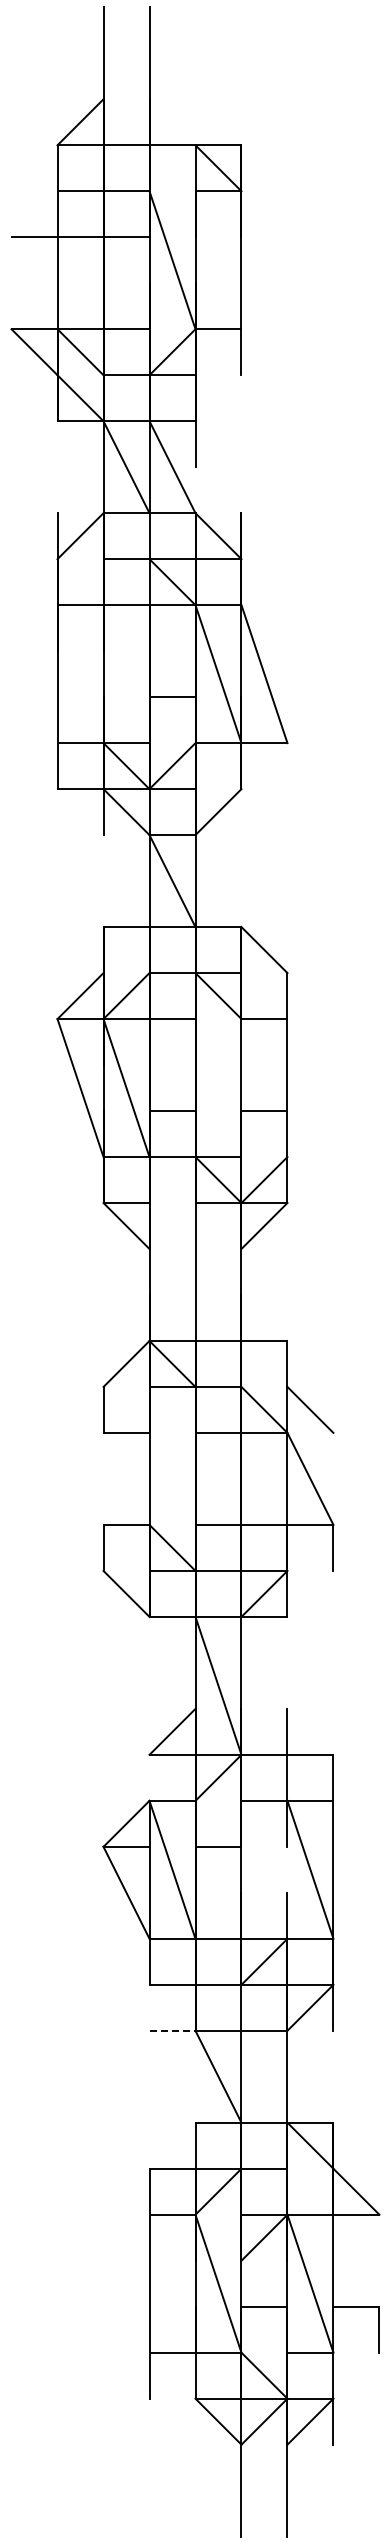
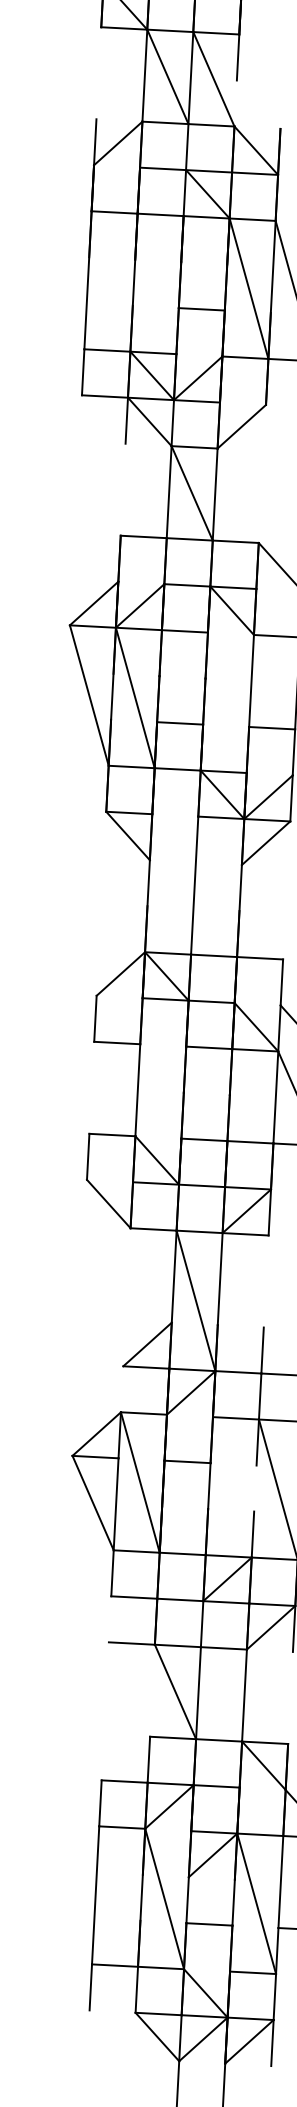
line: (172, 2030) -> (131, 1643), dashed -> solid

